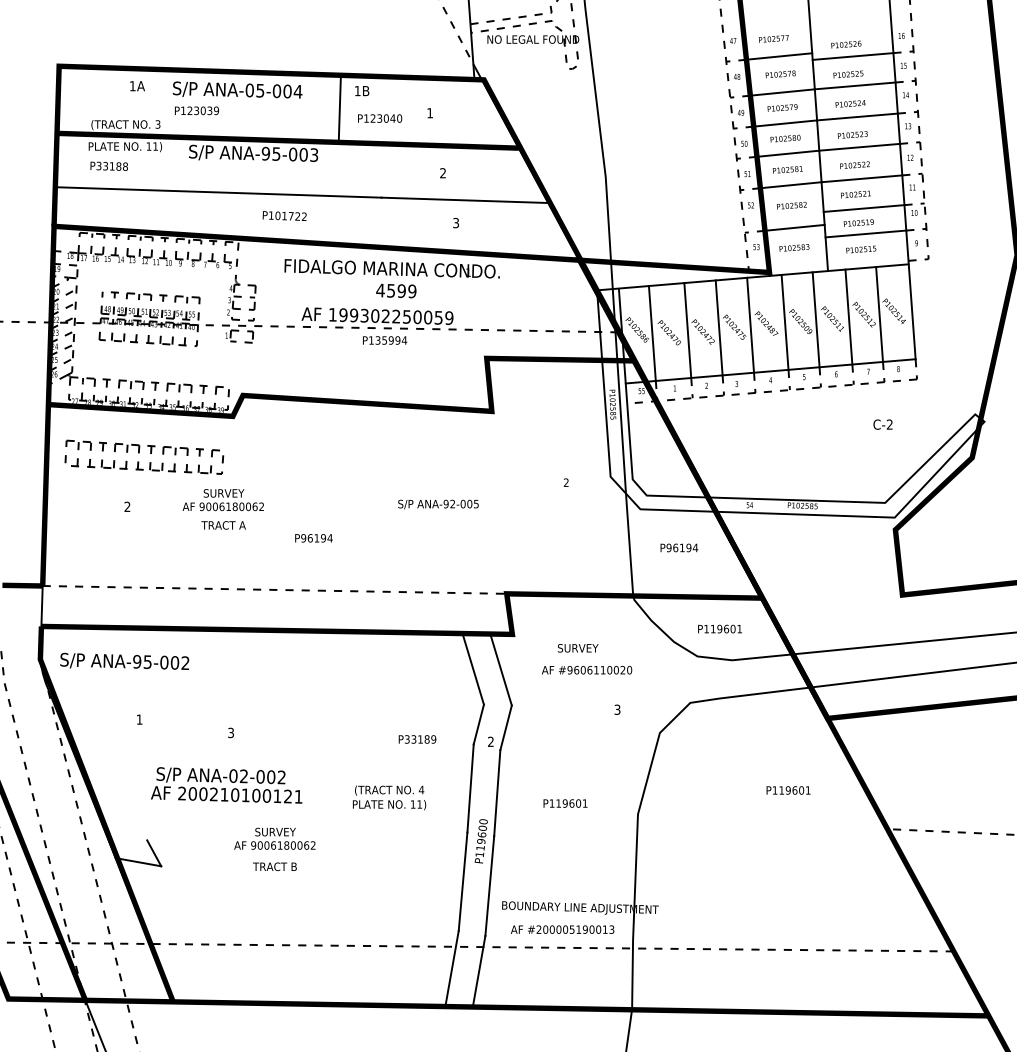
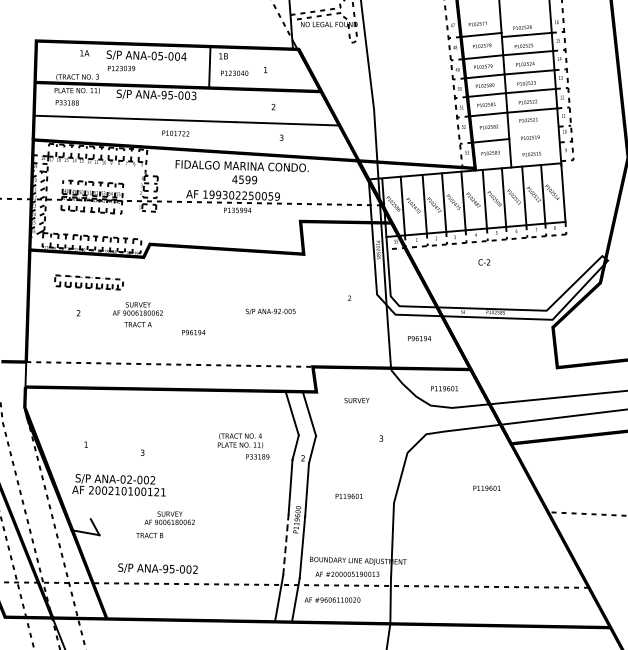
line: (863, 207) -> (533, 128), removed
line: (865, 233) -> (534, 144), removed
text: (883, 424) -> (484, 262), moved
part: (143, 457) -> (88, 282), size x0.7
text: (124, 661) -> (157, 568), moved
text: (587, 669) -> (332, 599), moved
text: (226, 785) -> (118, 485), moved
text: (389, 797) -> (240, 440), moved
text: (274, 866) -> (149, 535), moved
line: (462, 881) -> (285, 544), solid -> dashed

